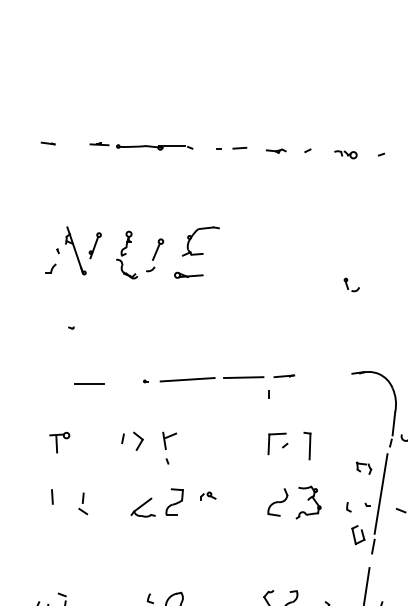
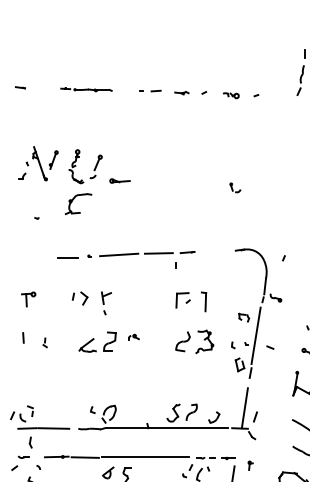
part: (141, 145) -> (86, 89), size x0.7
part: (192, 239) -> (72, 202), moved
line: (89, 383) -> (67, 257), moved
part: (82, 503) -> (44, 342), size x0.6

